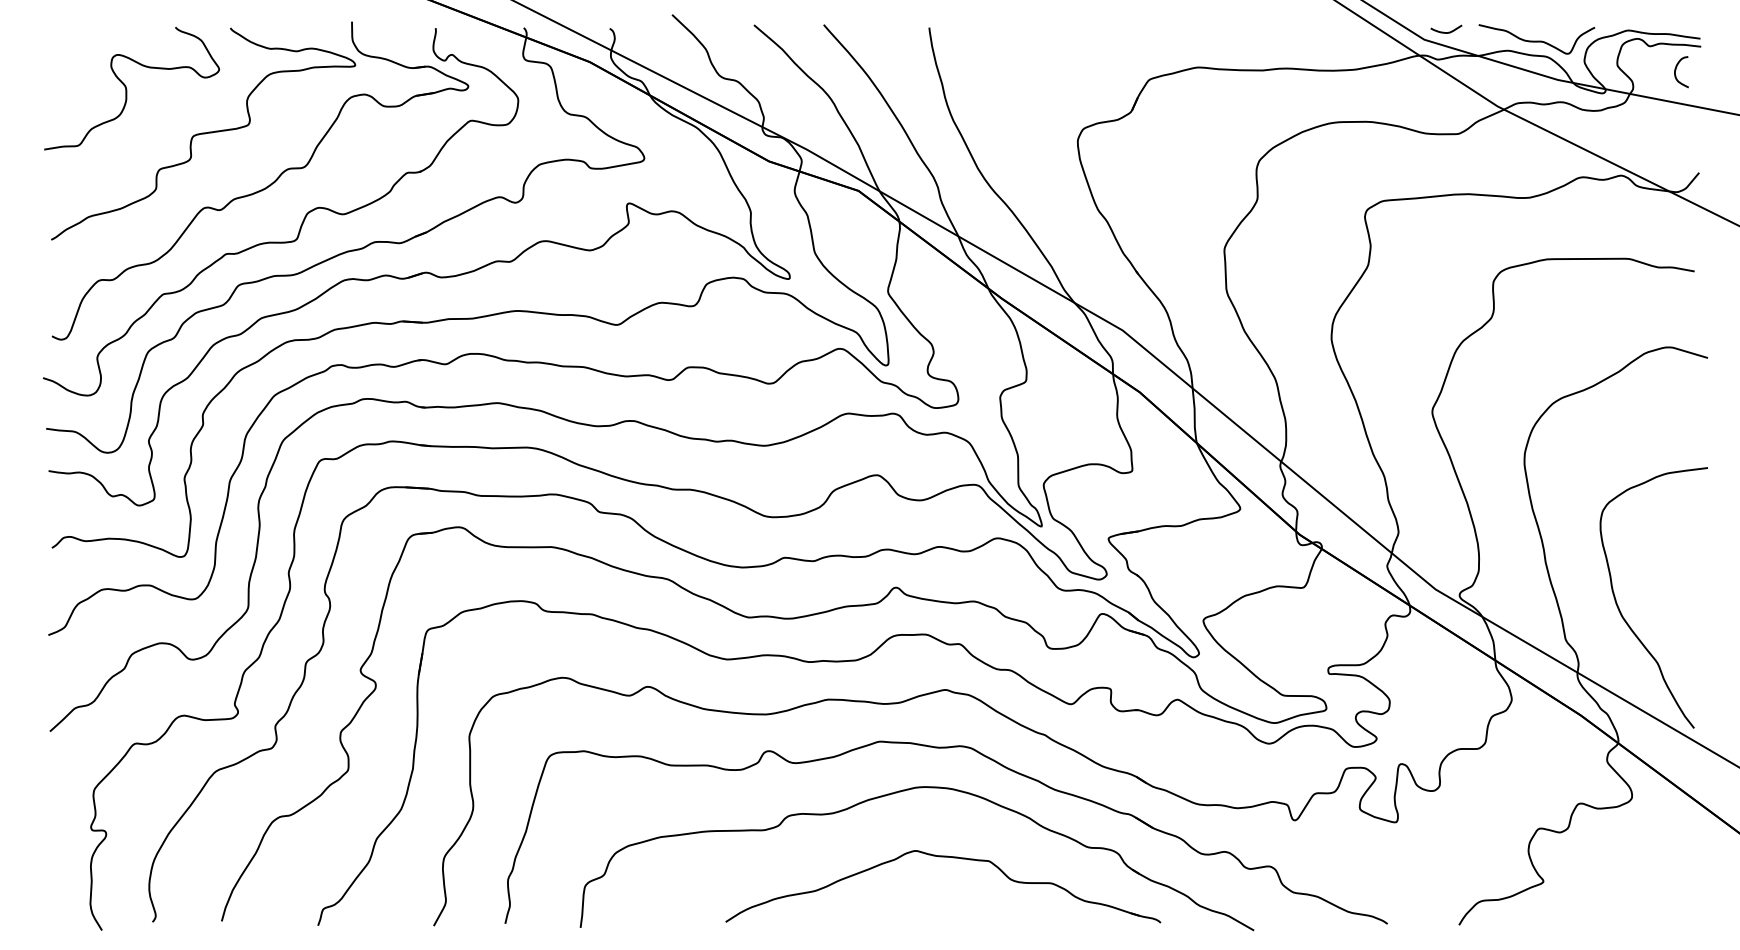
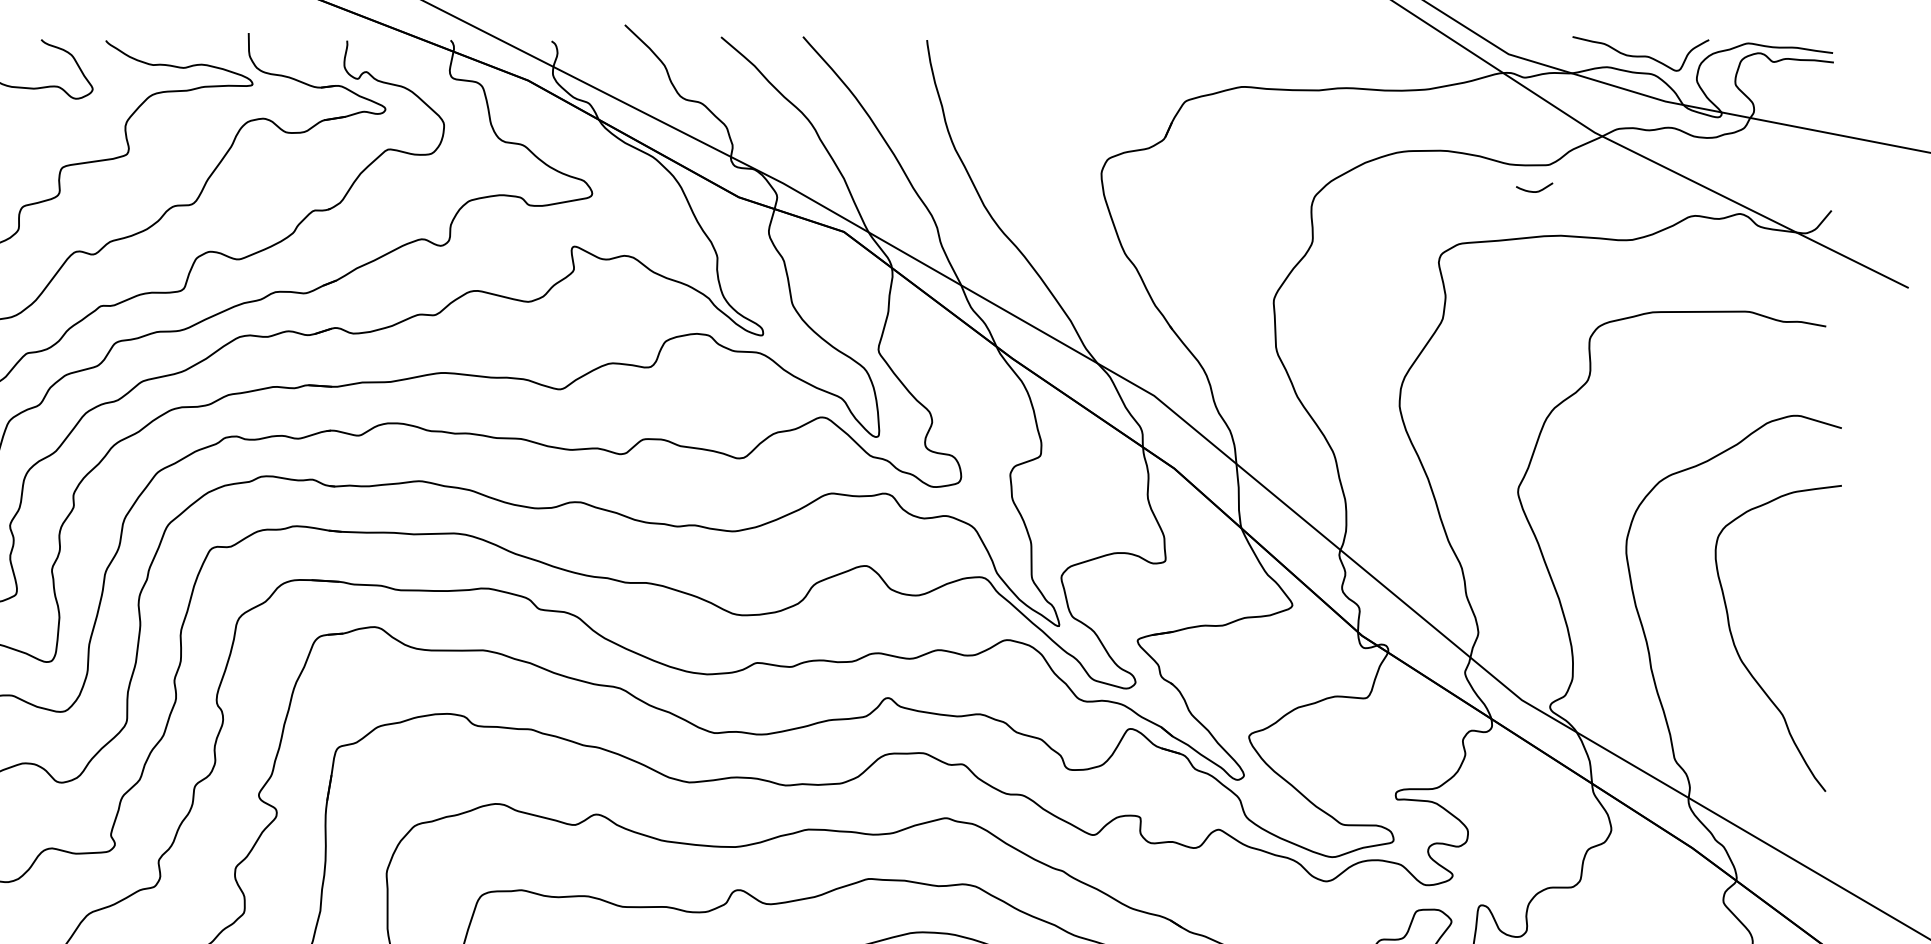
curve: (1448, 31) -> (1537, 190), moved
curve: (1676, 70) -> (1804, 90), removed
curve: (1621, 612) -> (1740, 655), moved

